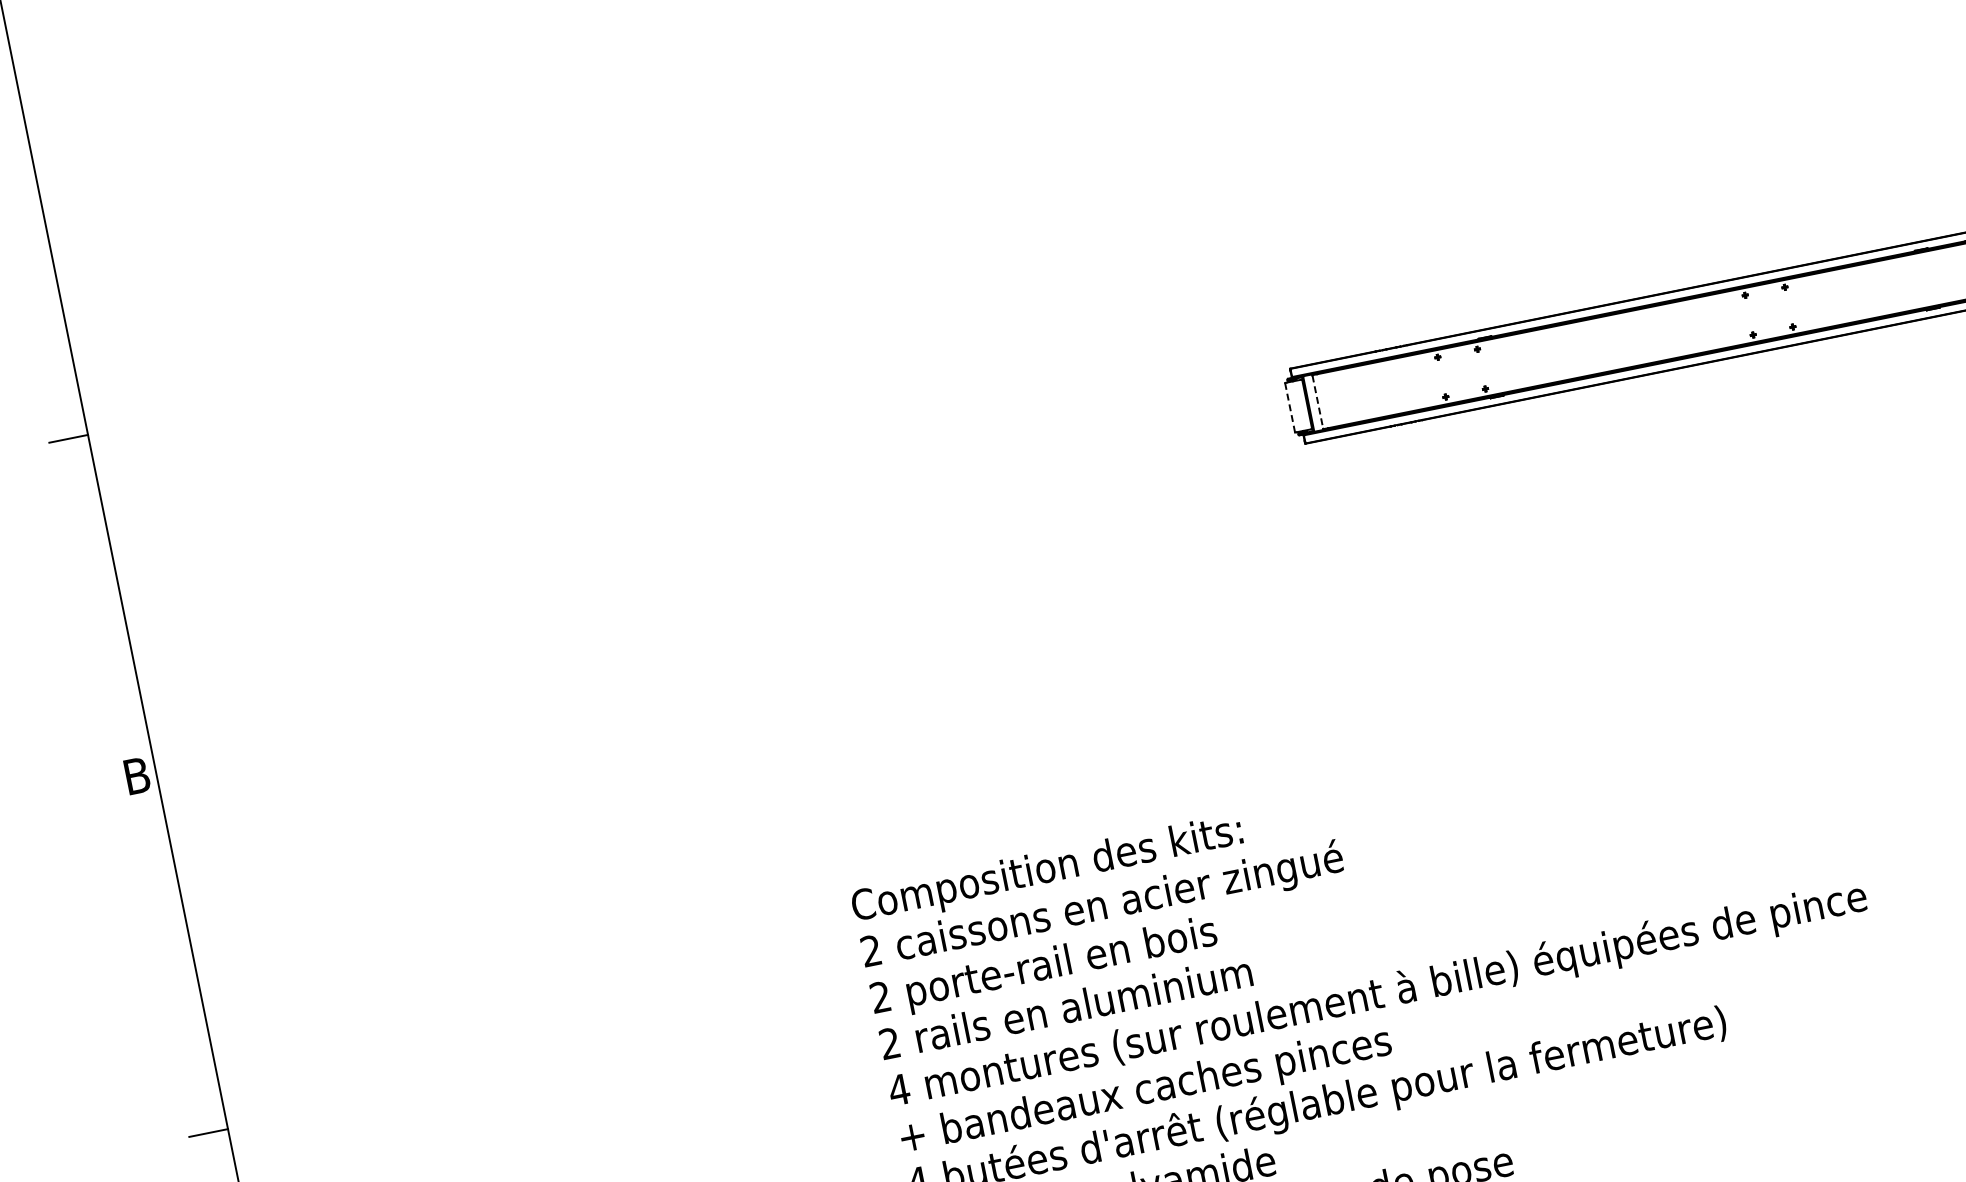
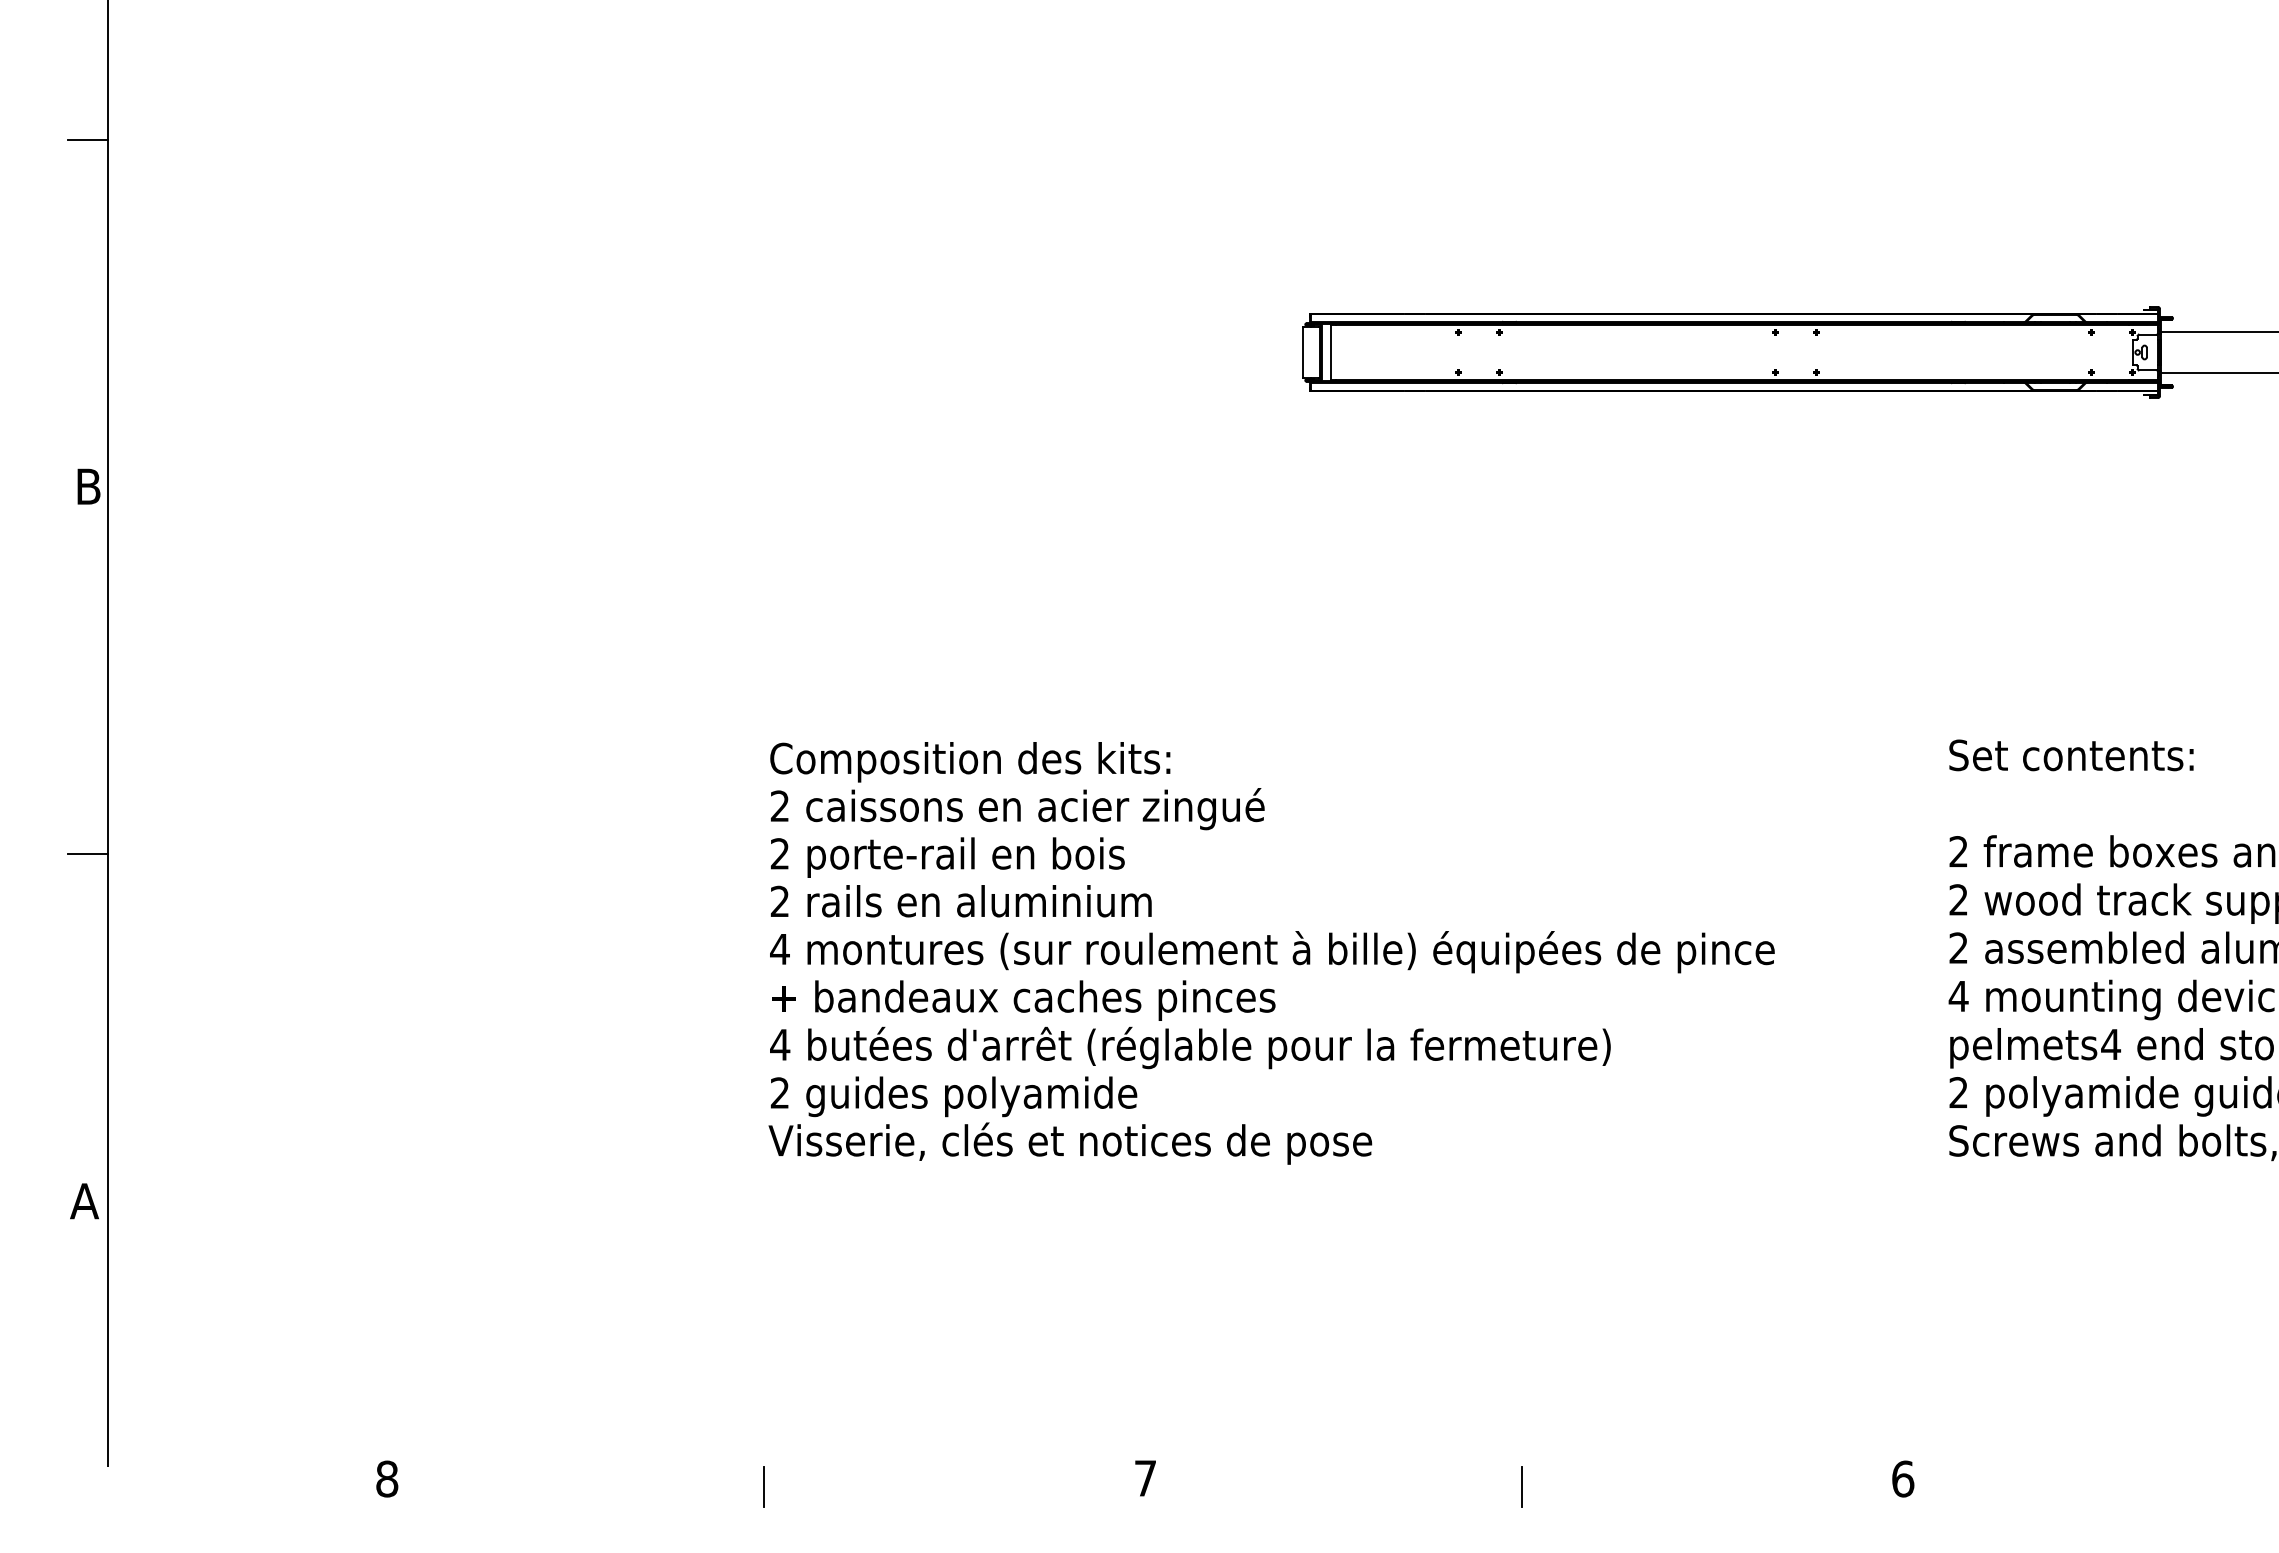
line: (1318, 403) -> (1331, 353), dashed -> solid
line: (1289, 407) -> (1302, 352), dashed -> solid

